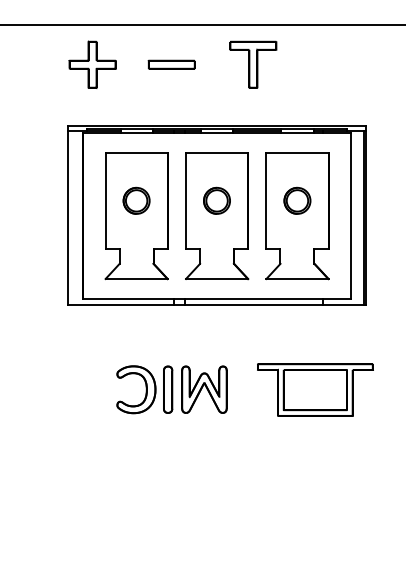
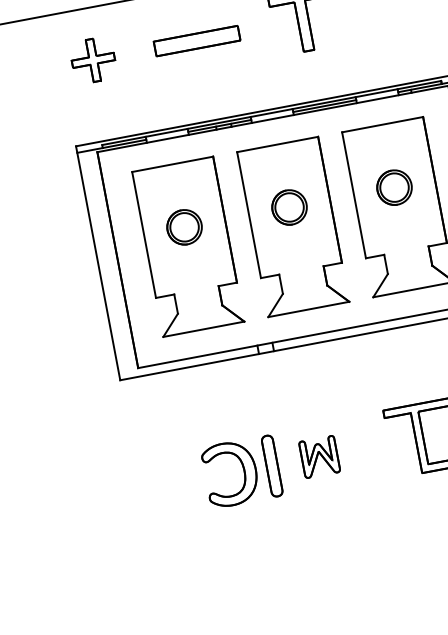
part: (92, 64) -> (93, 60), size x0.7
part: (171, 64) -> (196, 40), size x1.4
part: (204, 389) -> (319, 456), size x0.6

